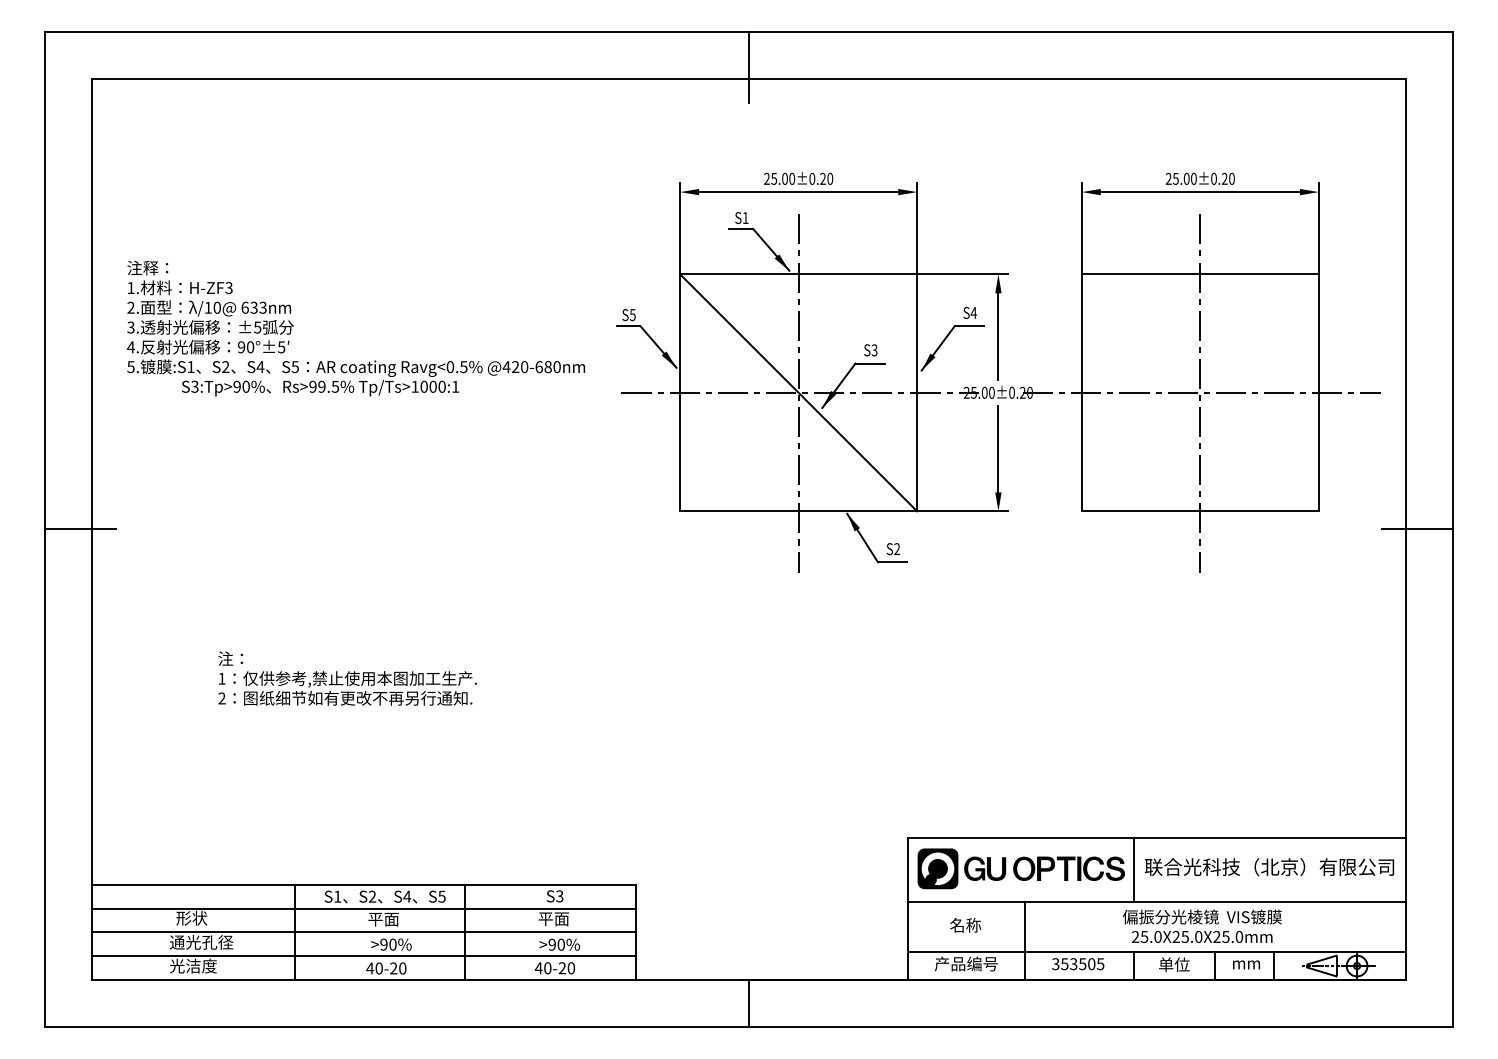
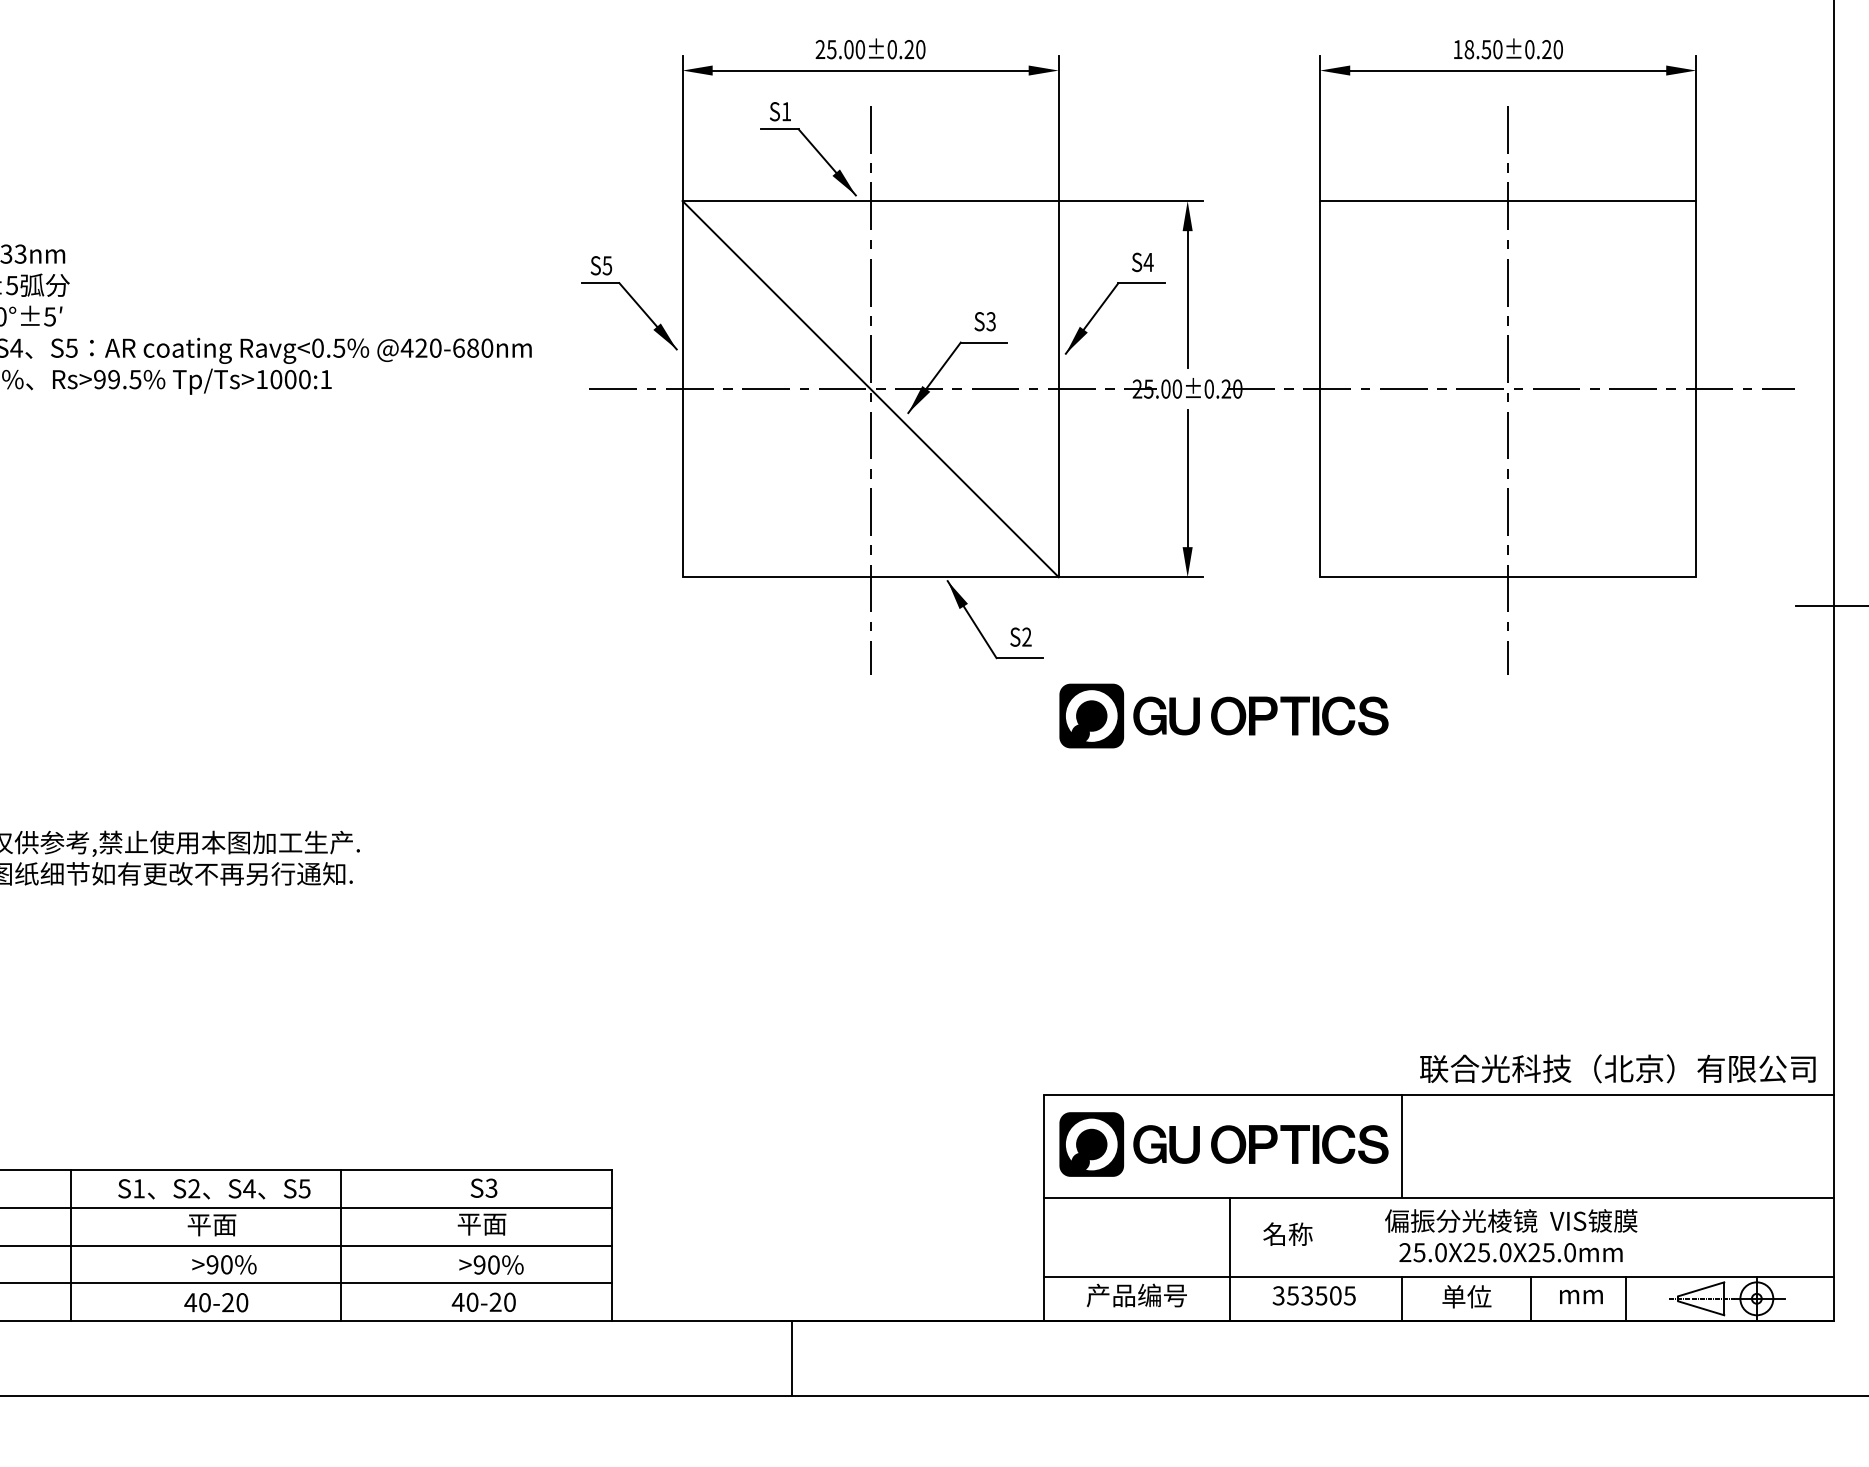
text: (1177, 178) -> (1471, 48), 25.00±0.20 -> 18.50±0.20
part: (1020, 598) -> (1222, 715), added
text: (1269, 867) -> (1617, 1069), moved
text: (965, 925) -> (1287, 1234), moved

